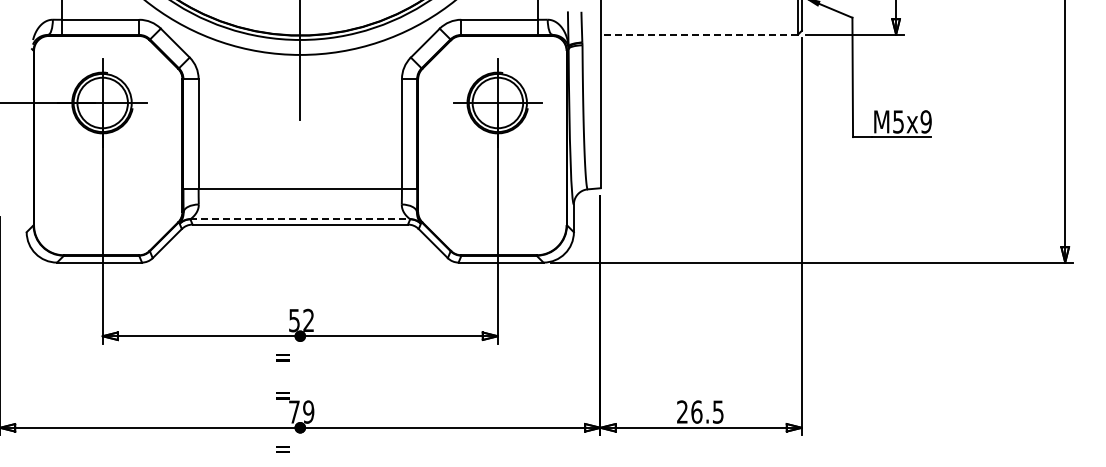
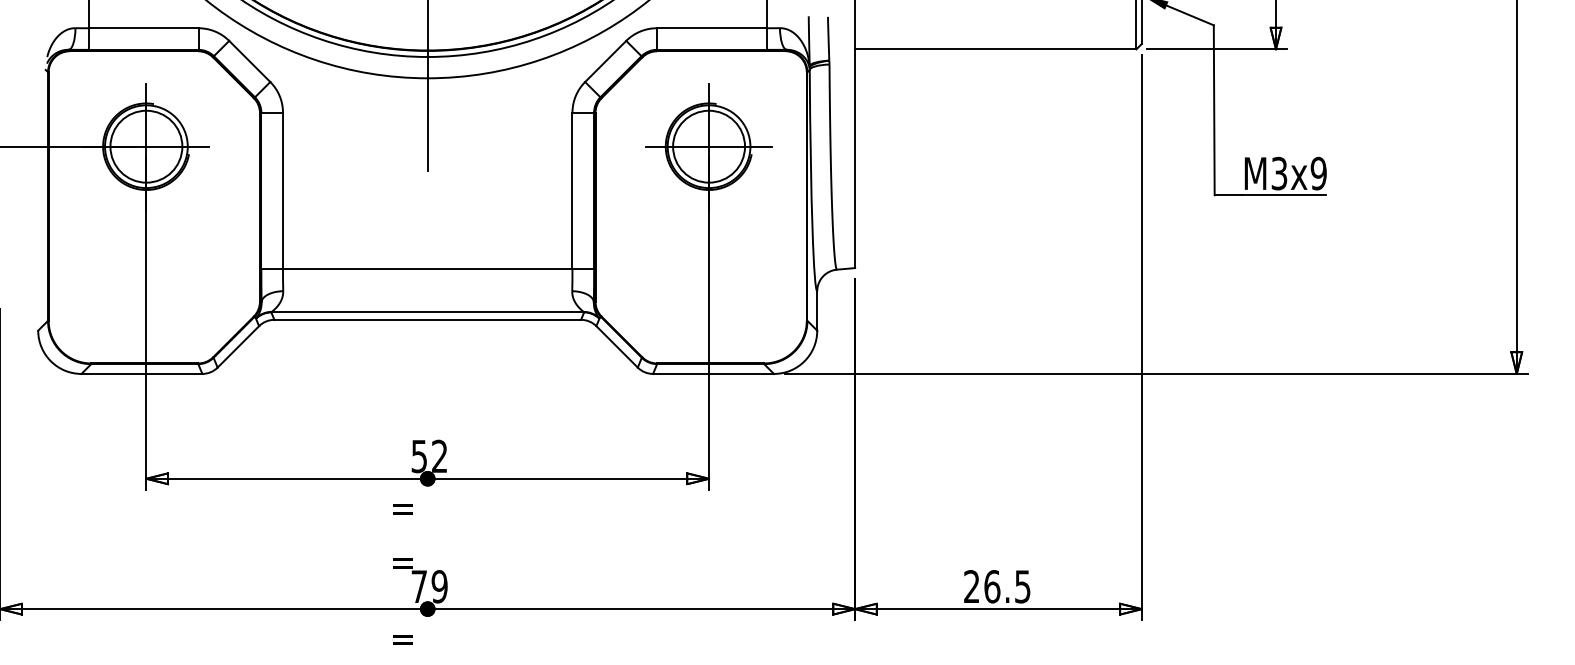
line: (699, 34) -> (996, 49), dashed -> solid
text: (898, 121) -> (1279, 173), M5x9 -> M3x9
line: (300, 219) -> (428, 312), dashed -> solid

